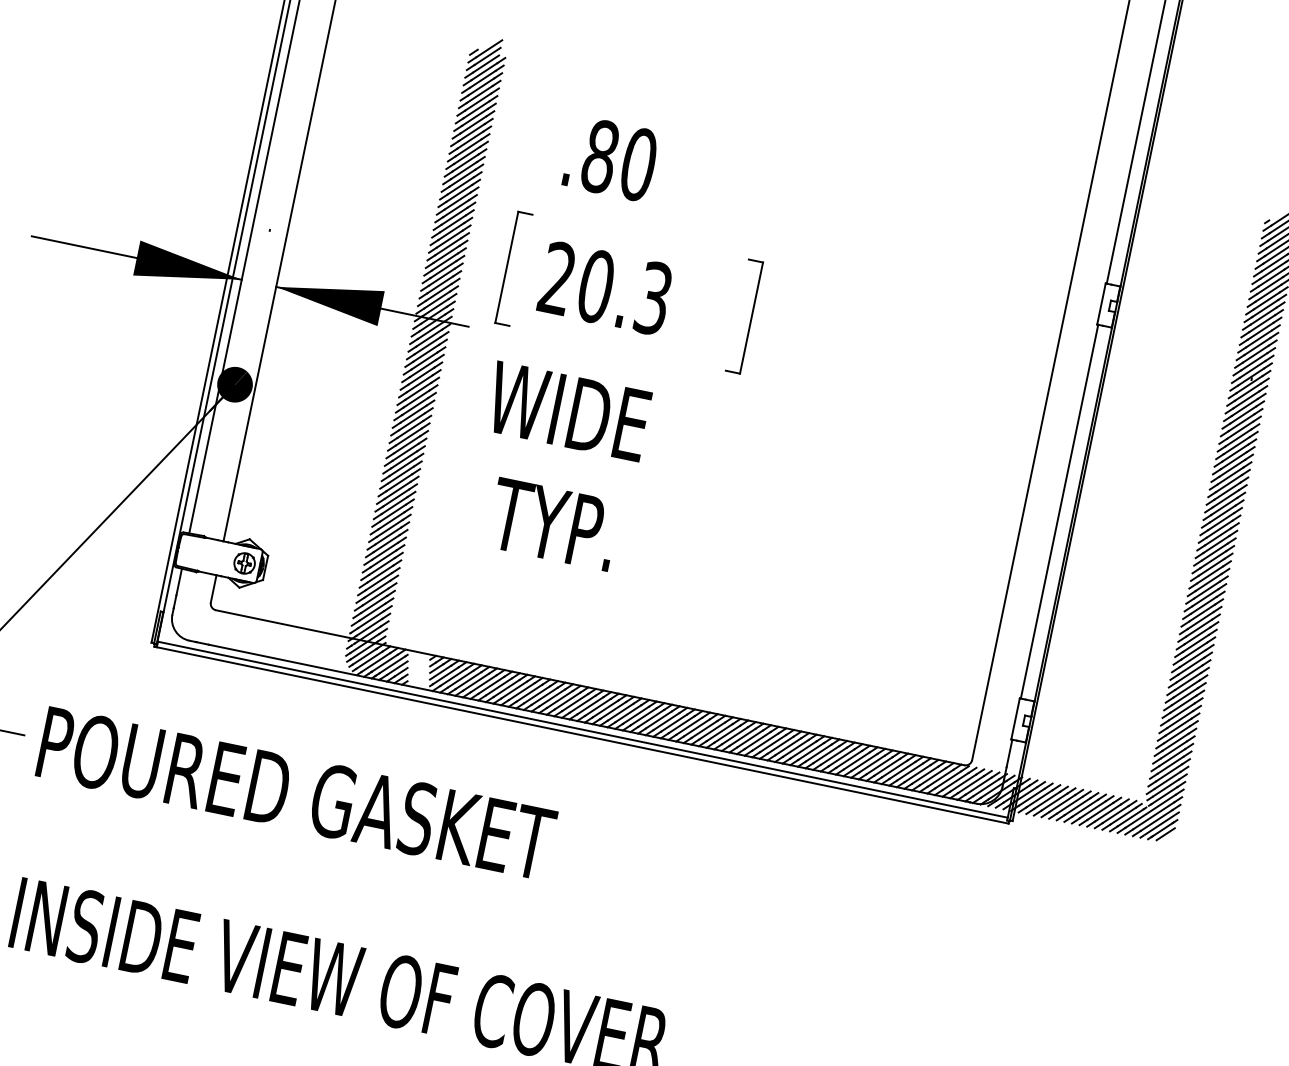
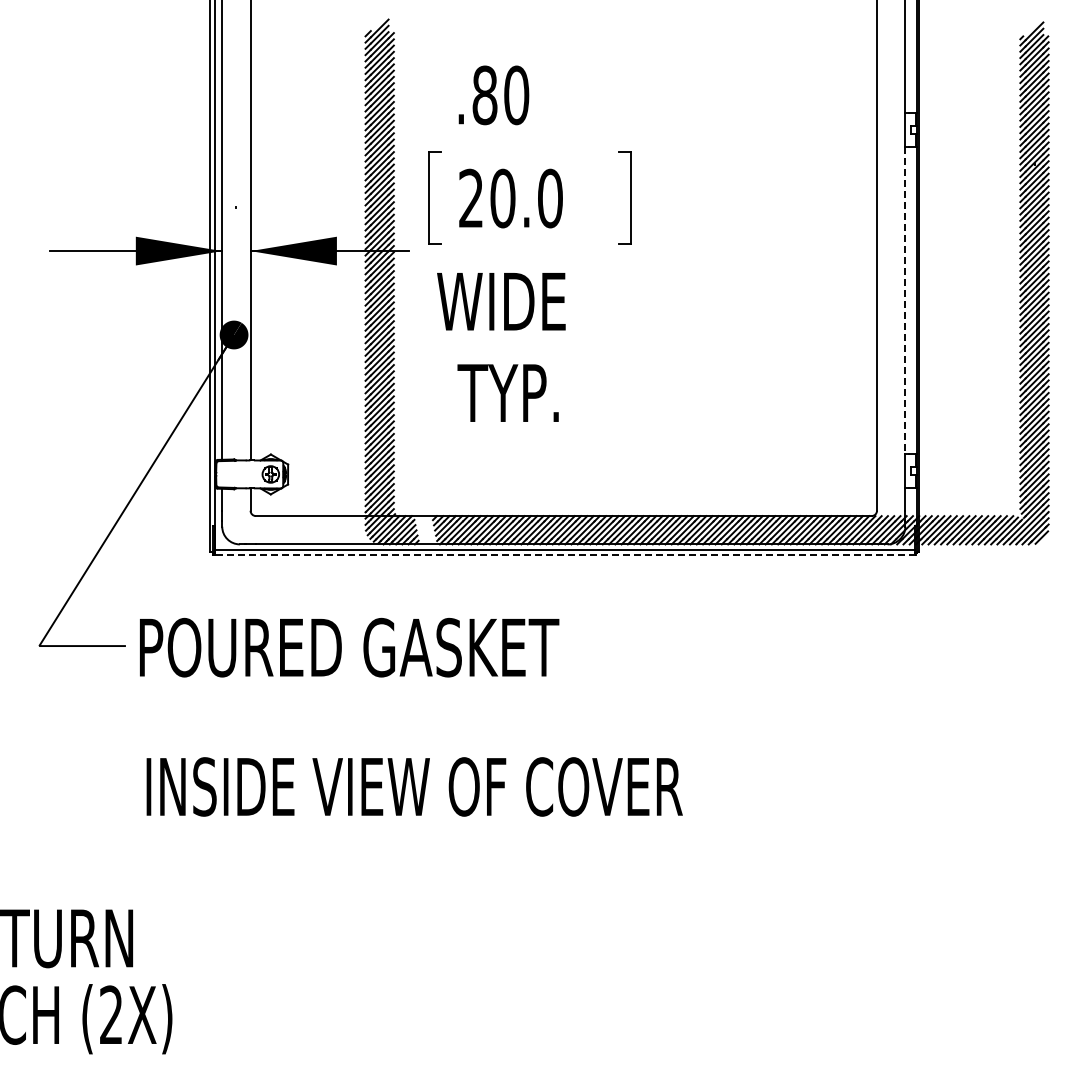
text: (653, 298) -> (550, 198), 20.3 -> 20.0
line: (1059, 511) -> (905, 300), solid -> dashed
line: (582, 734) -> (565, 554), solid -> dashed

